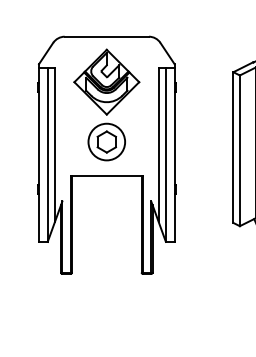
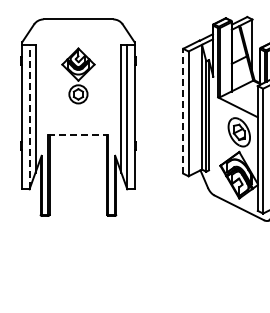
part: (106, 104) -> (78, 75), size x0.6
line: (233, 146) -> (183, 110), solid -> dashed
line: (47, 153) -> (29, 116), solid -> dashed
line: (106, 175) -> (78, 134), solid -> dashed

